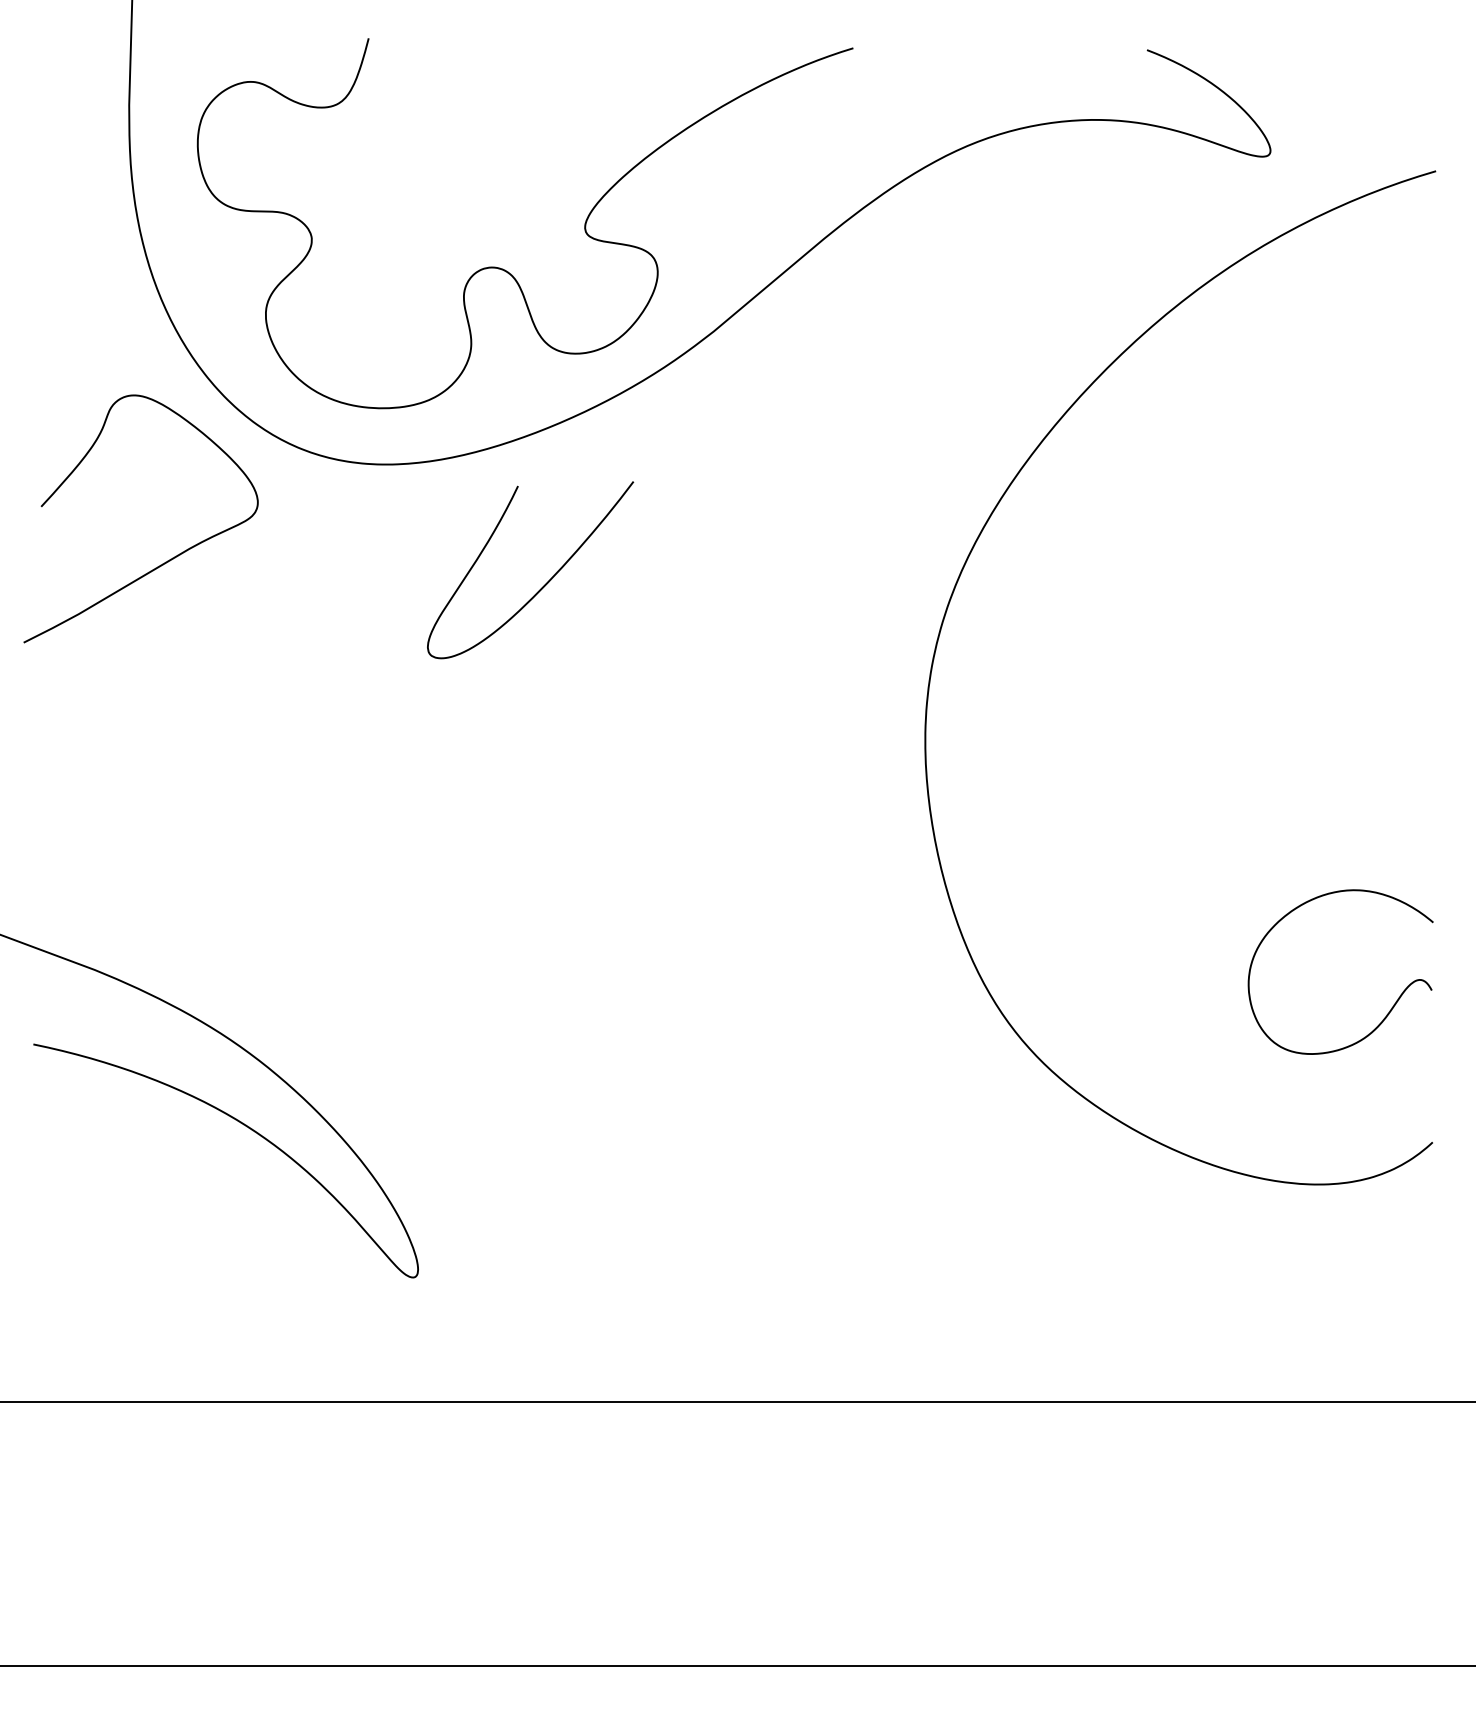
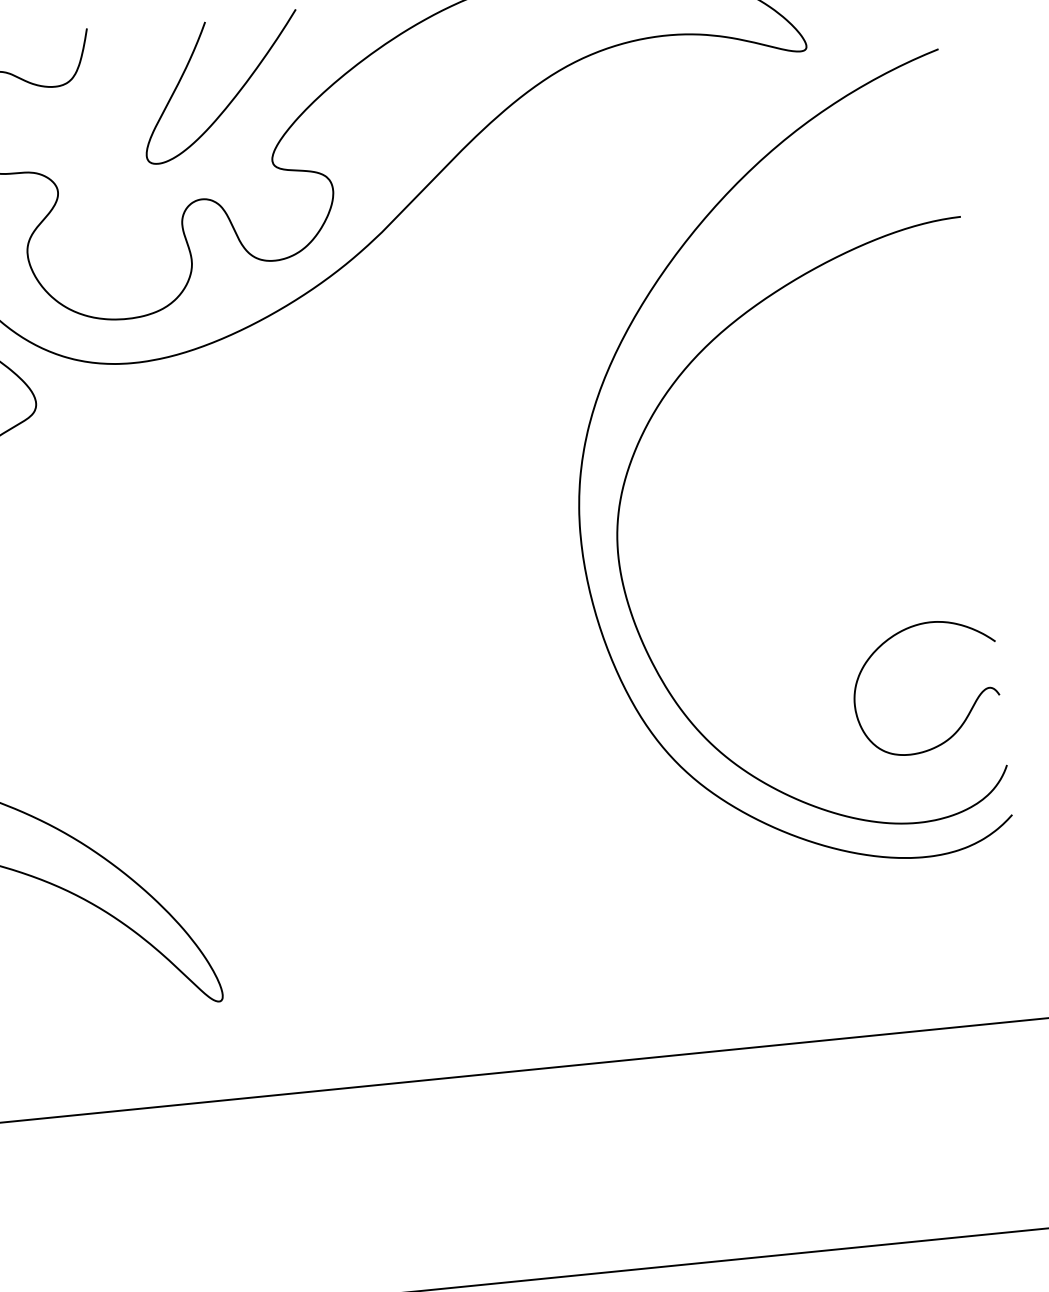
curve: (544, 584) -> (233, 97), moved
curve: (980, 700) -> (621, 502), added

